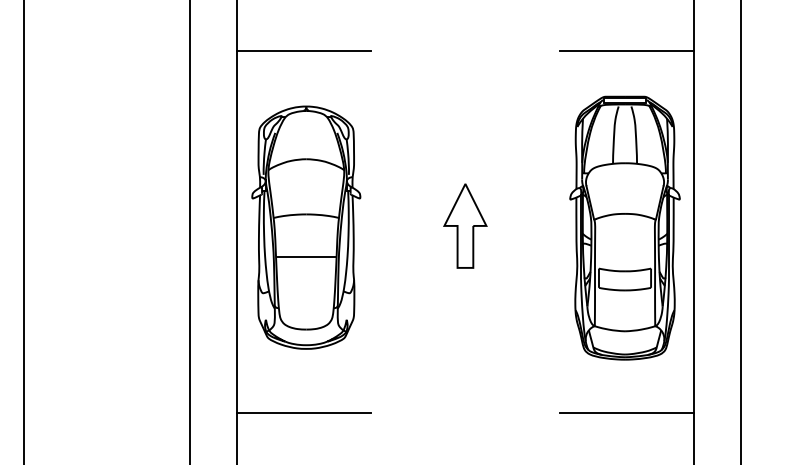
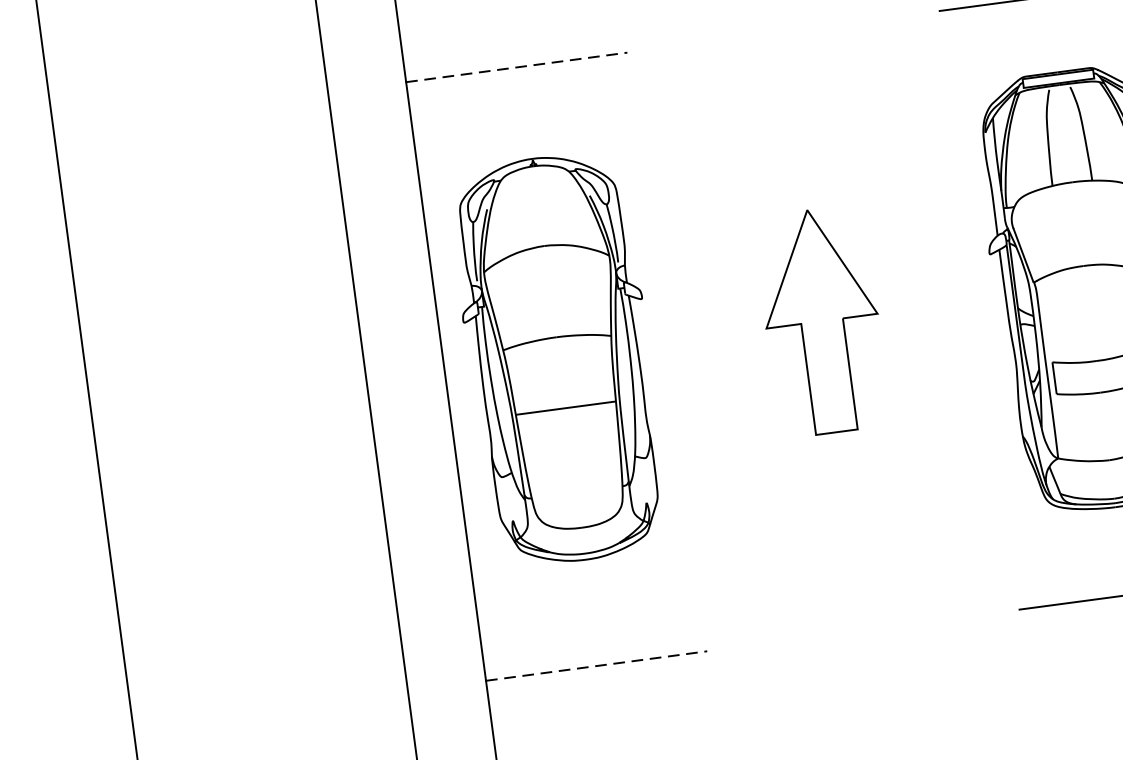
line: (304, 50) -> (517, 66), solid -> dashed
part: (465, 225) -> (822, 320), size x1.6
line: (304, 412) -> (597, 665), solid -> dashed

